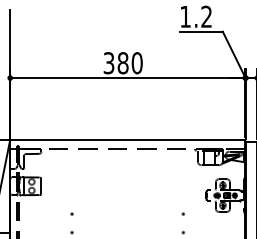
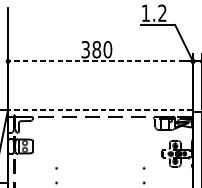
line: (127, 78) -> (100, 61), solid -> dashed
line: (127, 139) -> (100, 109), solid -> dashed

